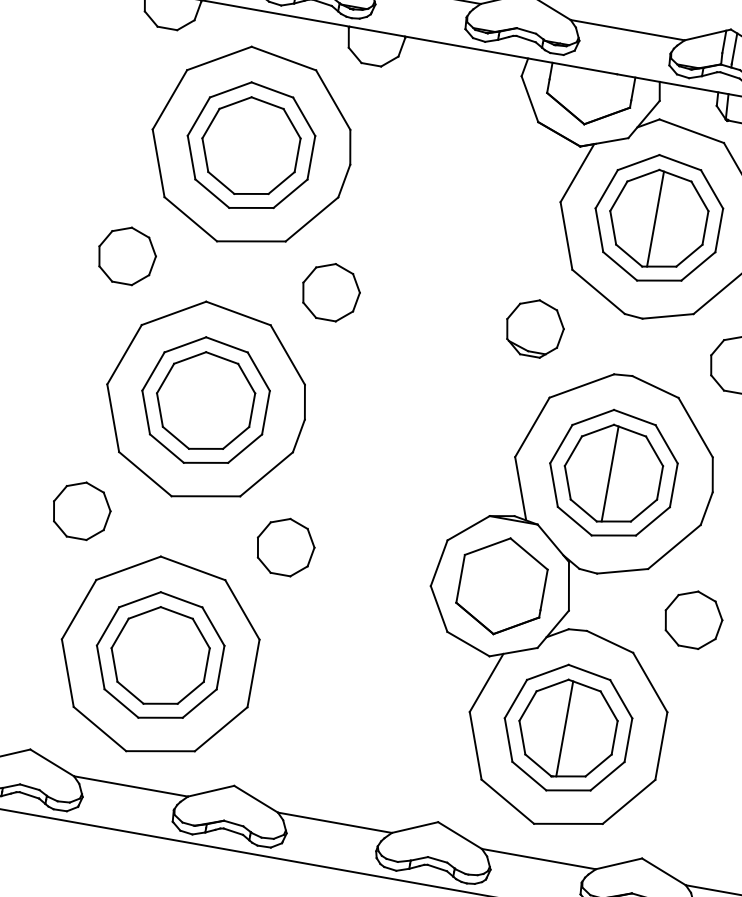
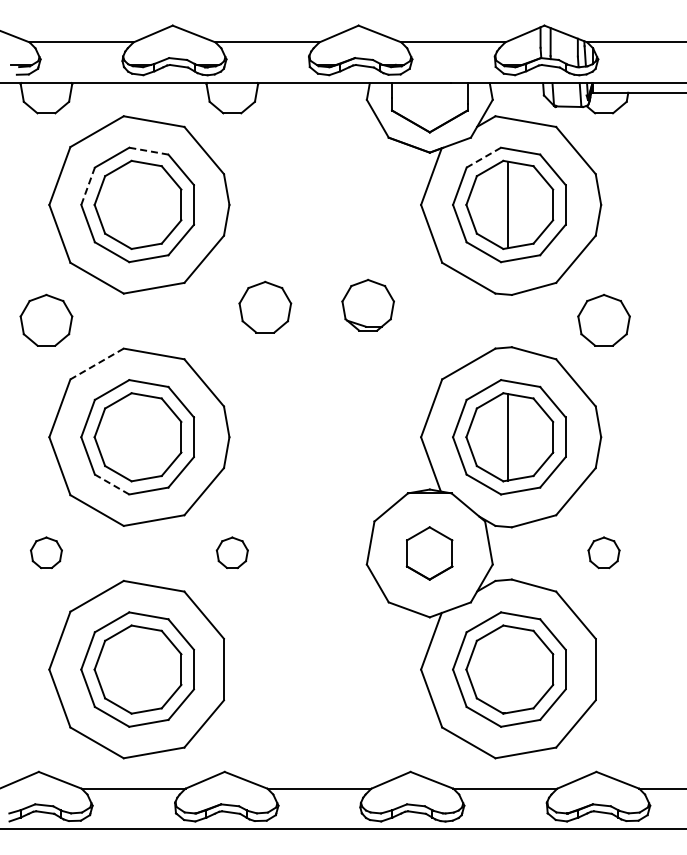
line: (271, 90) -> (148, 151), solid -> dashed
line: (199, 116) -> (88, 186), solid -> dashed
line: (638, 162) -> (483, 157), solid -> dashed
part: (331, 291) -> (265, 306), moved
line: (174, 313) -> (97, 364), solid -> dashed
part: (534, 327) -> (367, 304), moved
line: (167, 448) -> (112, 484), solid -> dashed
part: (81, 510) -> (46, 552), size x0.6
part: (285, 546) -> (232, 552), size x0.6
part: (501, 586) -> (429, 553), size x0.6
part: (692, 619) -> (603, 552), size x0.6
line: (564, 728) -> (507, 669), removed

